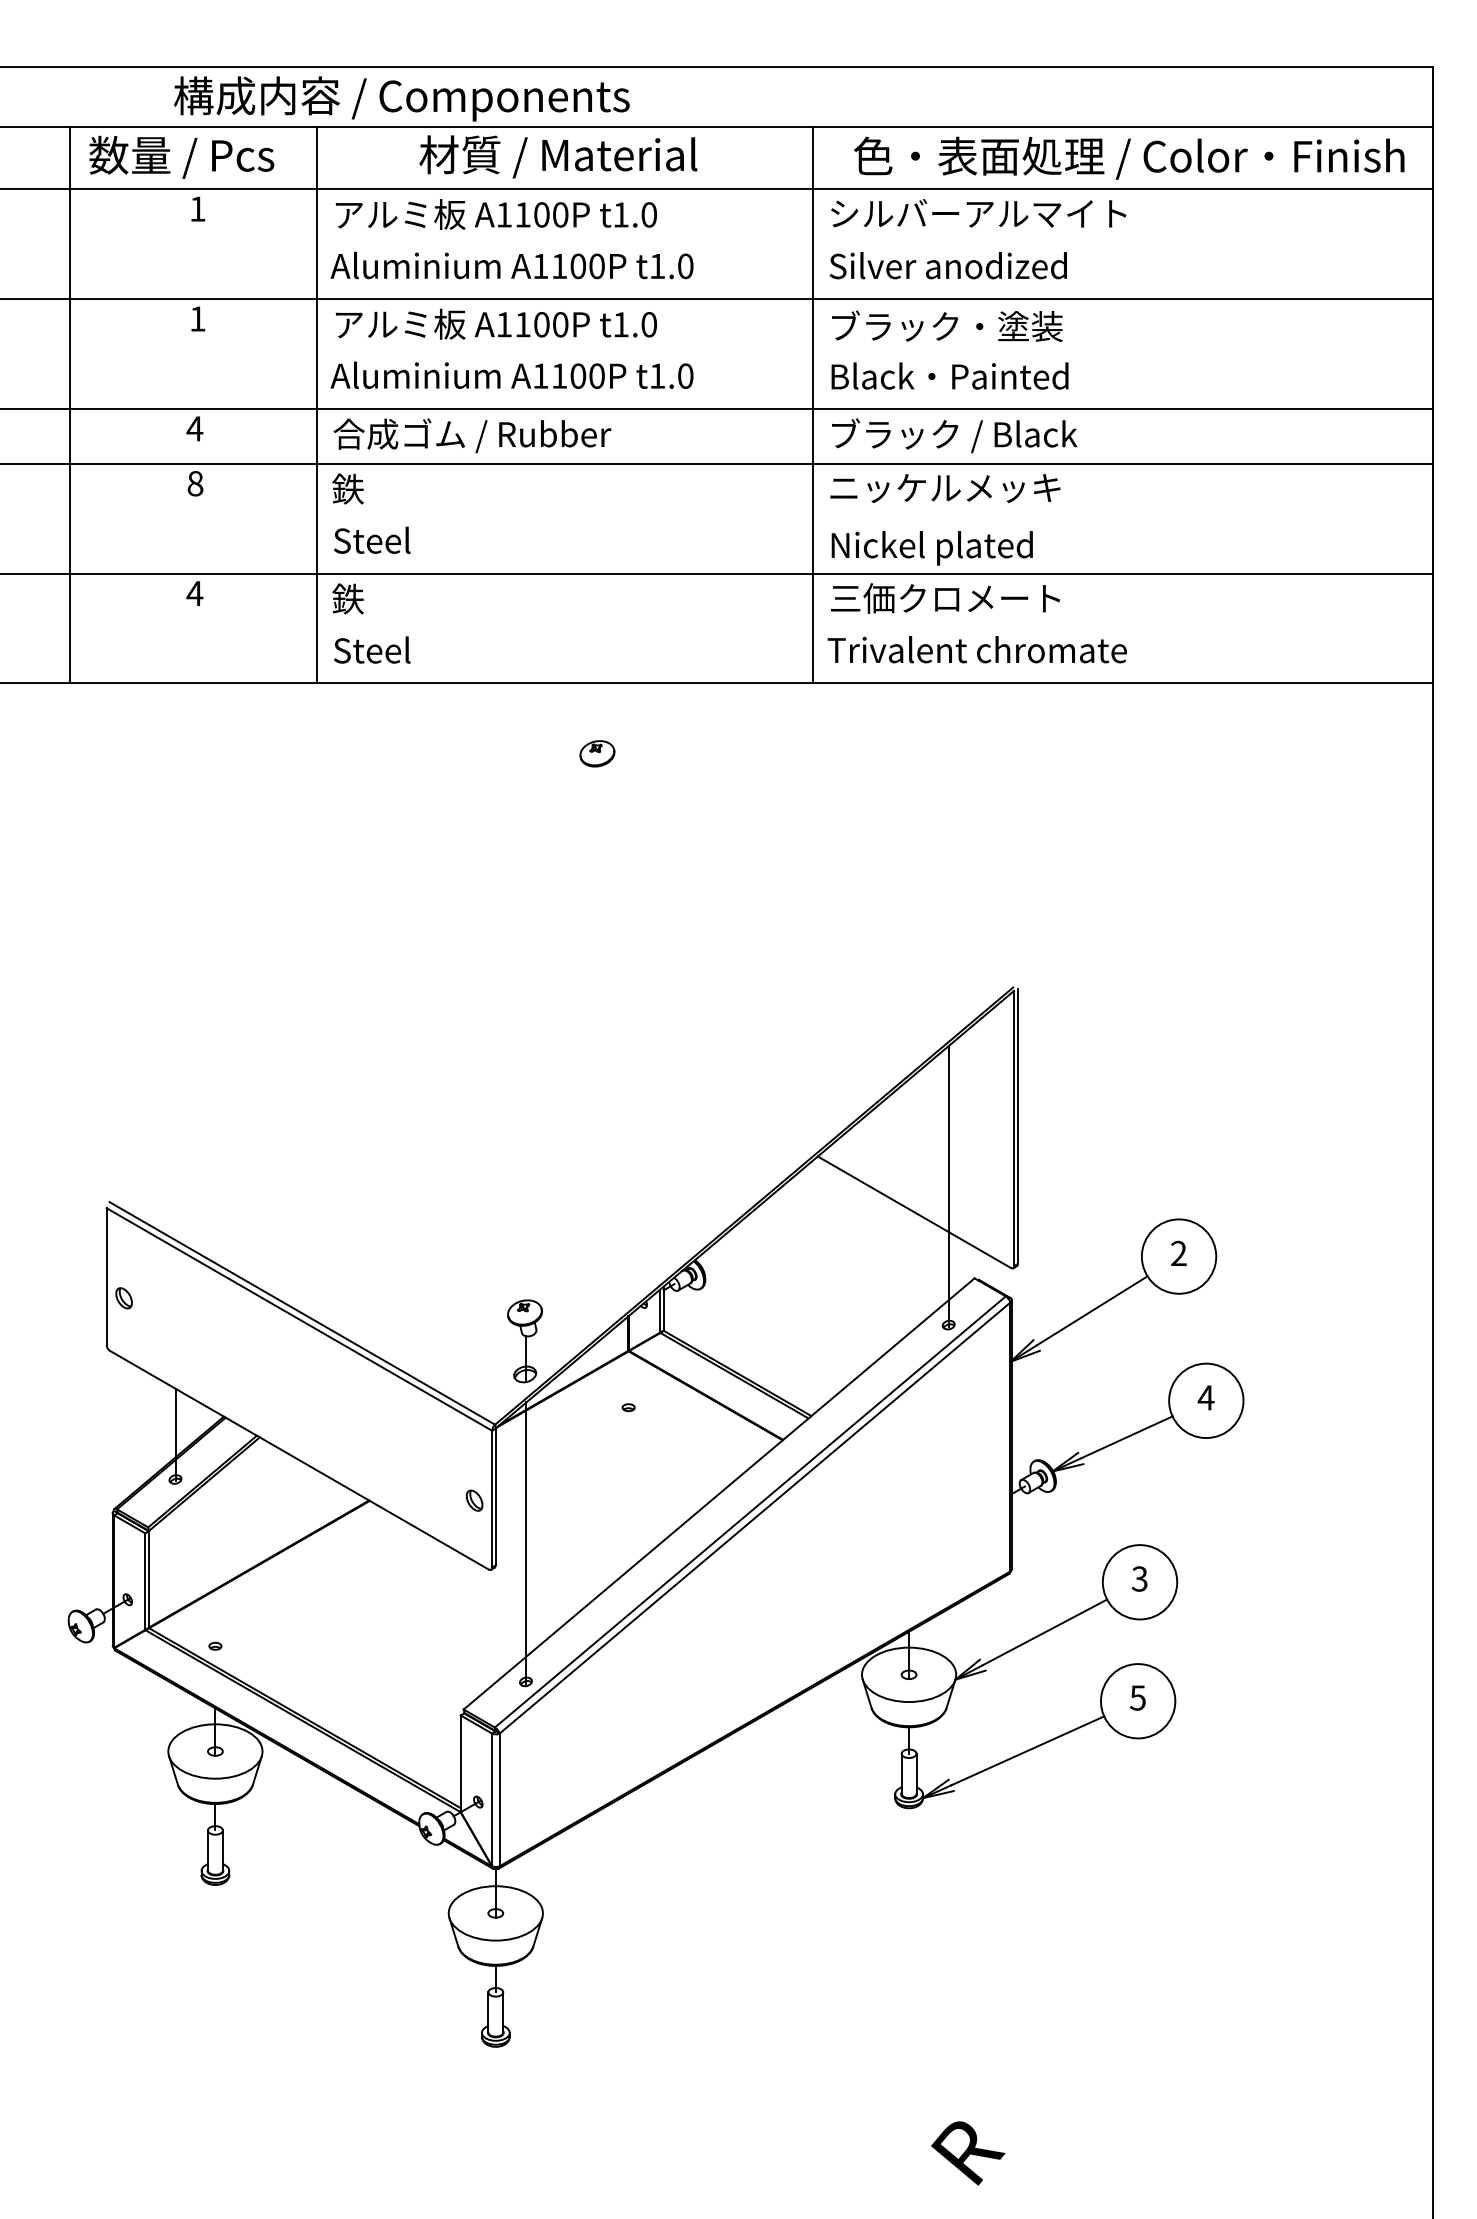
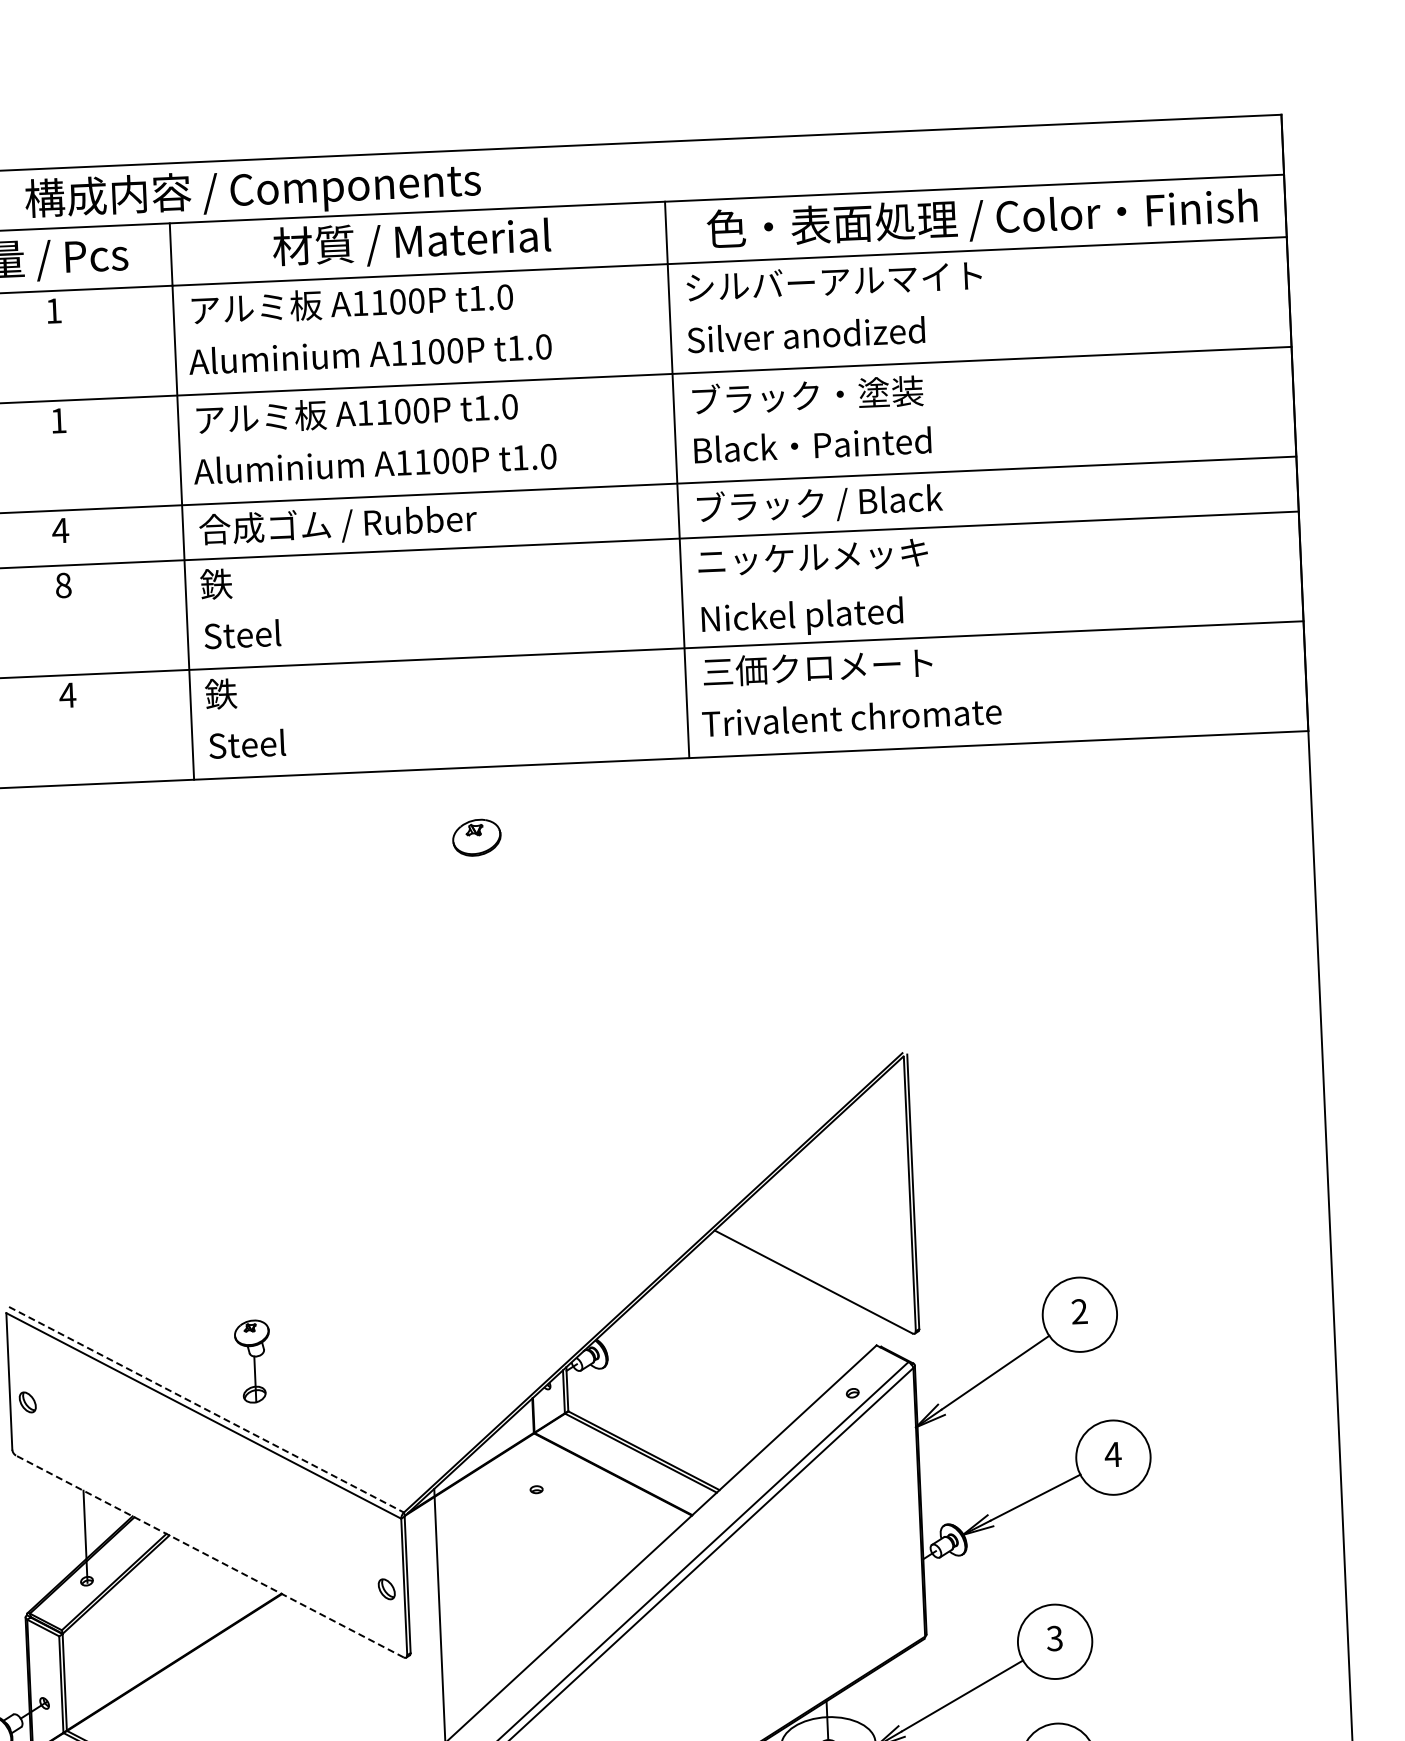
part: (597, 753) -> (476, 837), size x1.4
line: (949, 1185) -> (847, 1253), removed
line: (302, 1313) -> (206, 1409), solid -> dashed
part: (524, 1341) -> (252, 1361), moved
line: (299, 1460) -> (210, 1556), solid -> dashed

